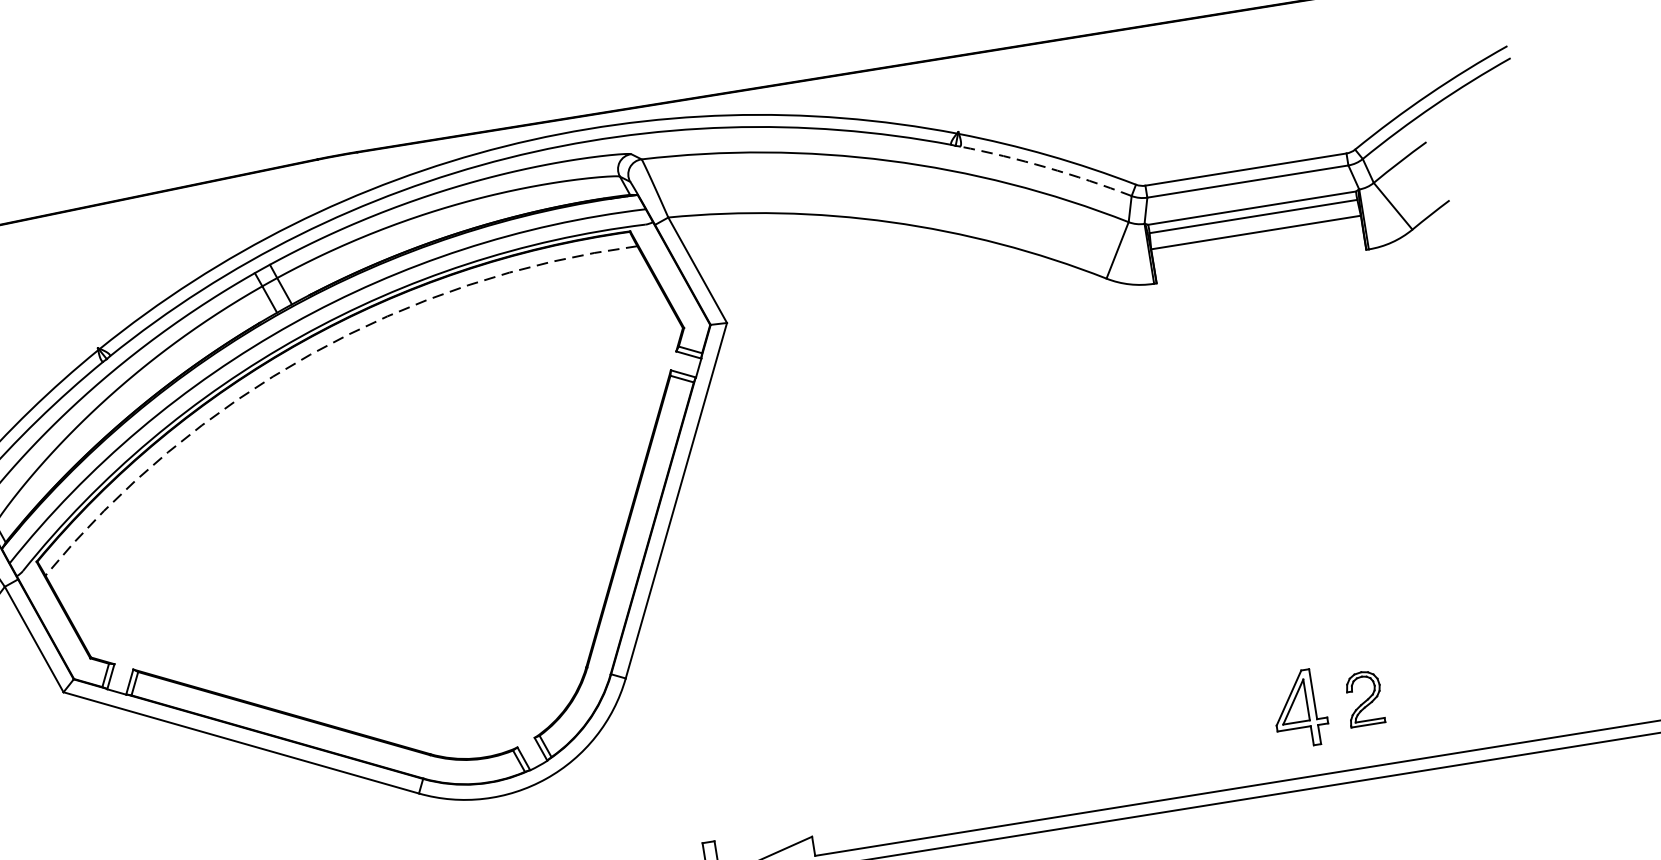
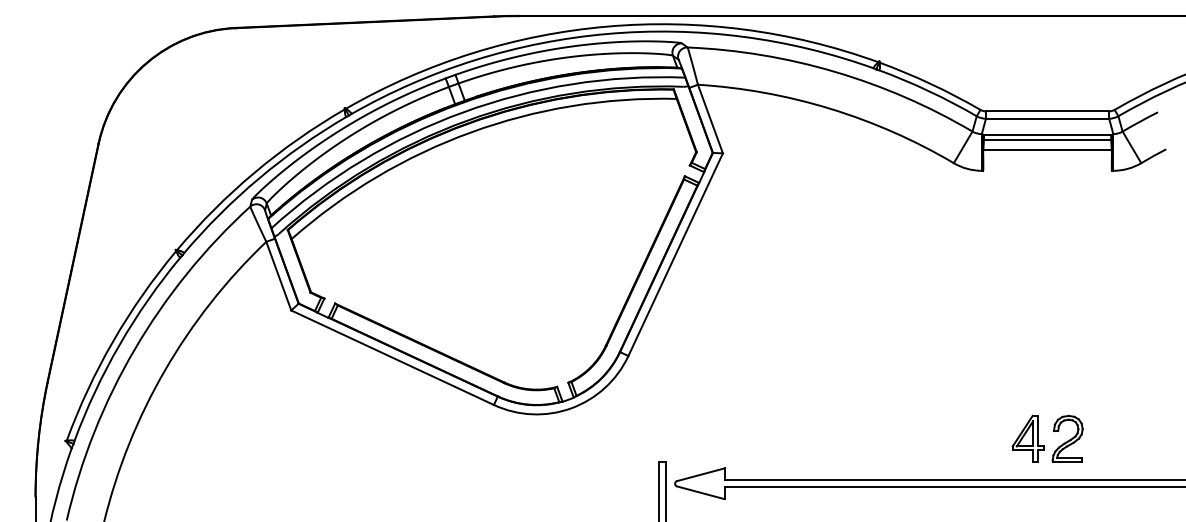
arc: (1046, 168) -> (928, 91), dashed -> solid
arc: (309, 354) -> (470, 132), dashed -> solid
part: (1364, 698) -> (1067, 438), size x1.43

